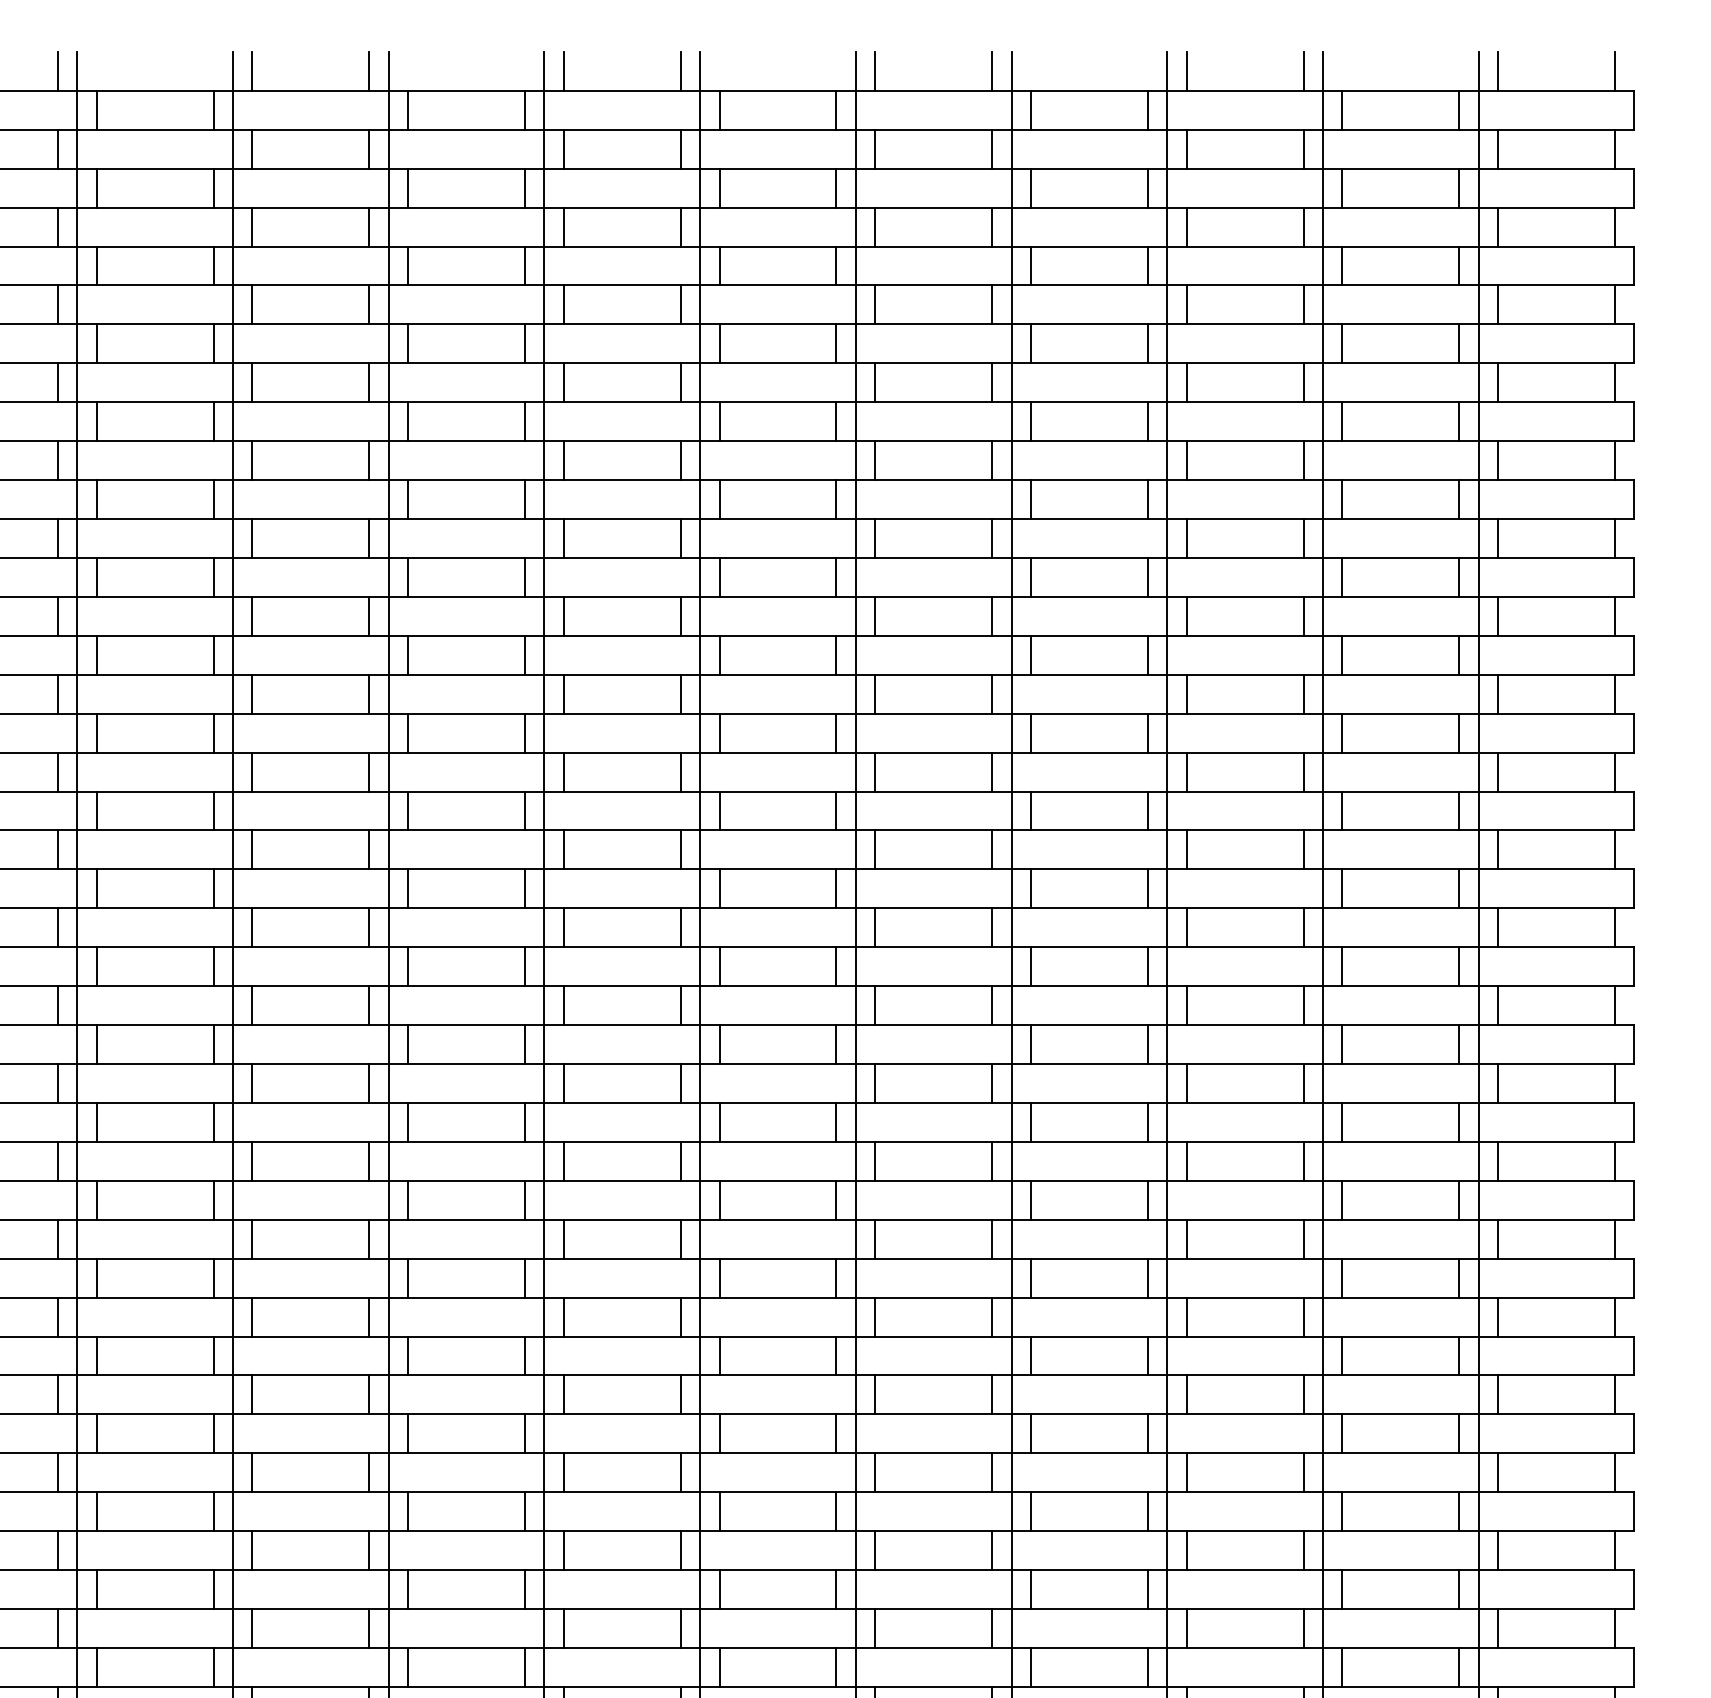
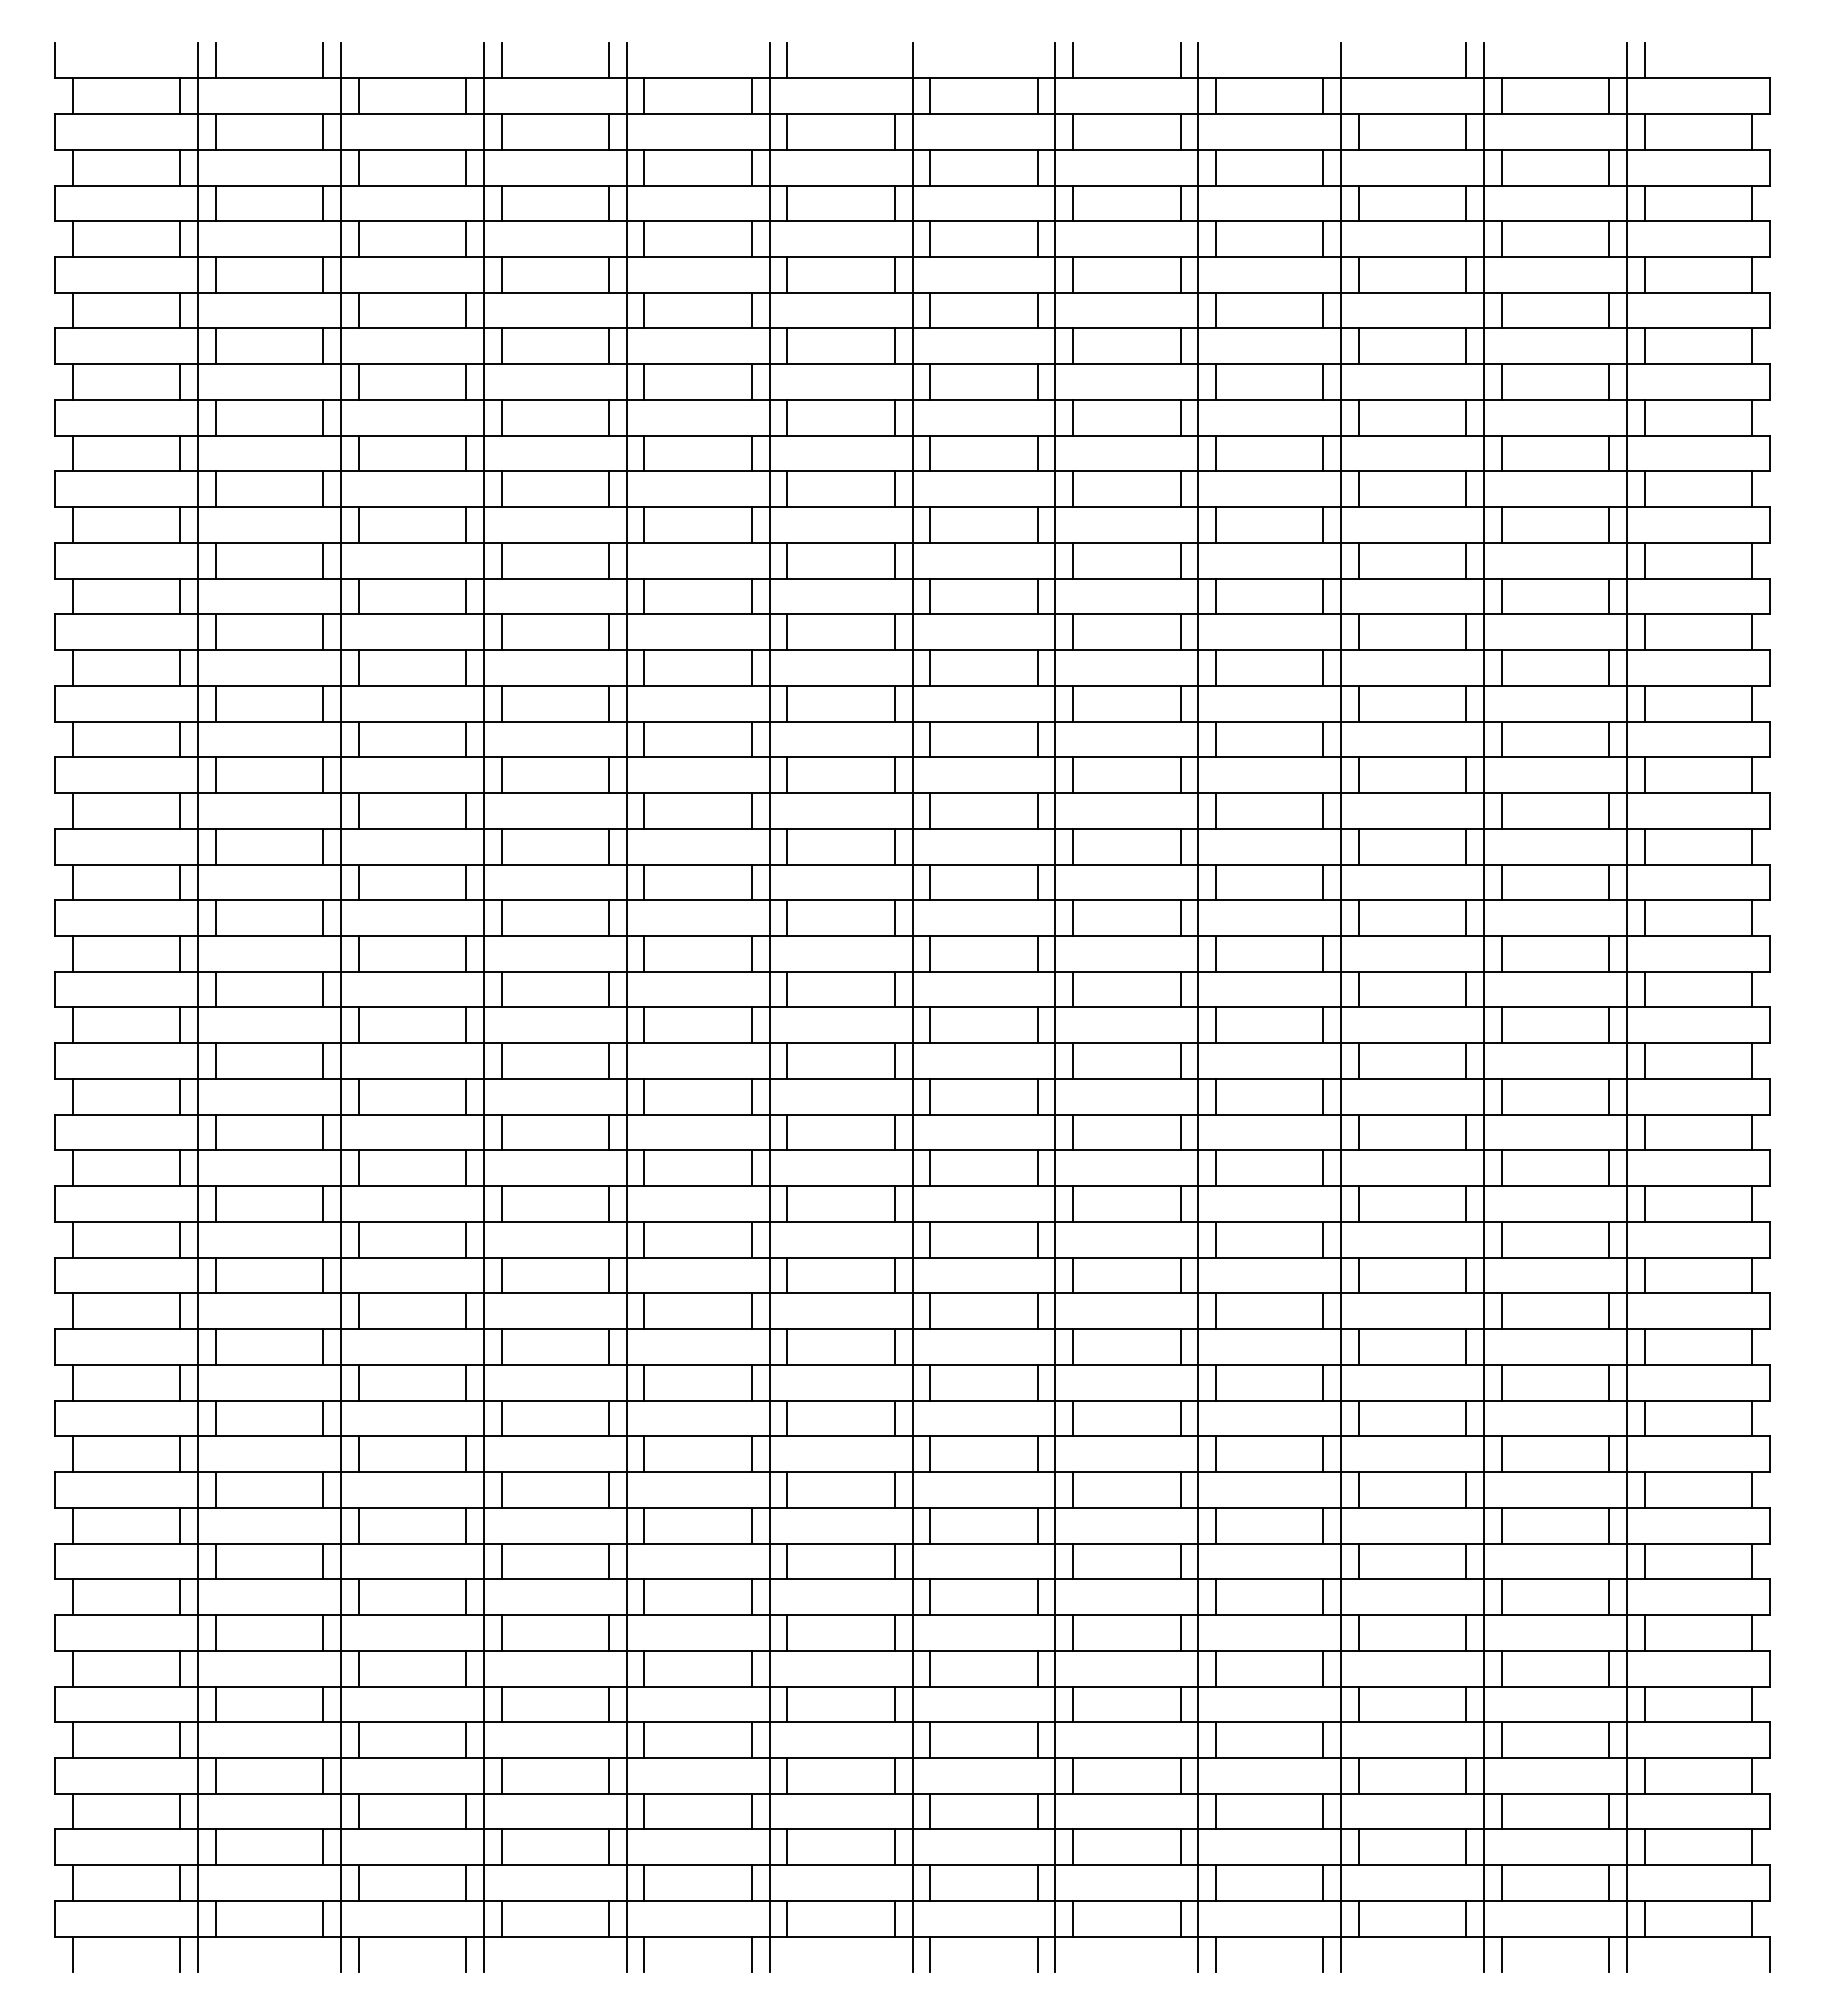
line: (680, 71) -> (894, 60), removed
line: (1187, 71) -> (1359, 60), removed
line: (1615, 71) -> (1752, 60), removed

